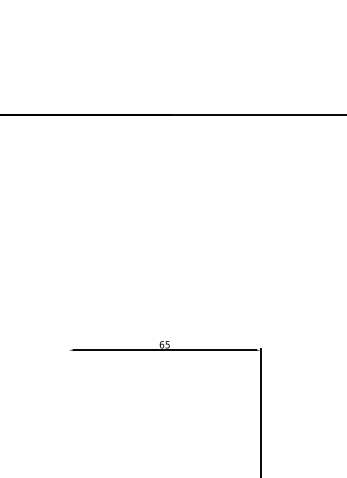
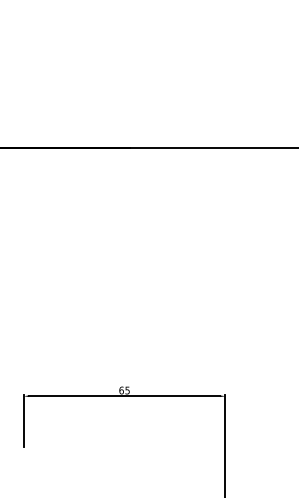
line: (69, 373) -> (24, 420), added

